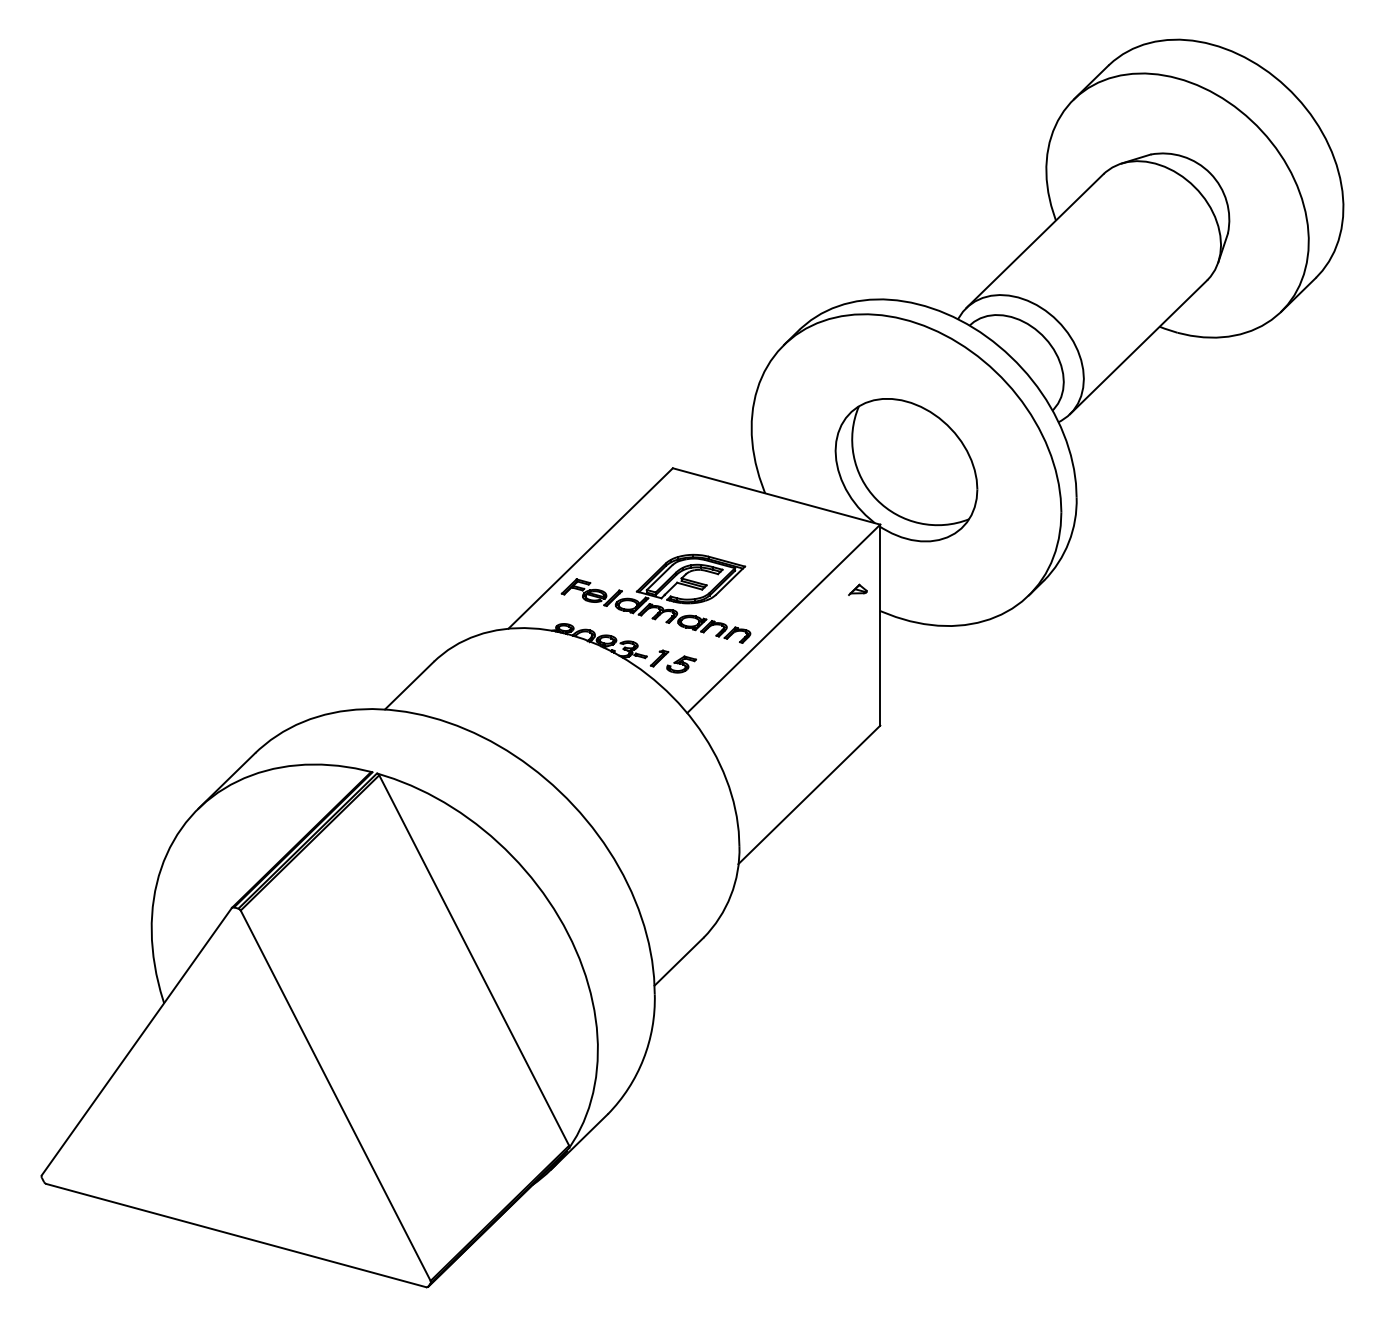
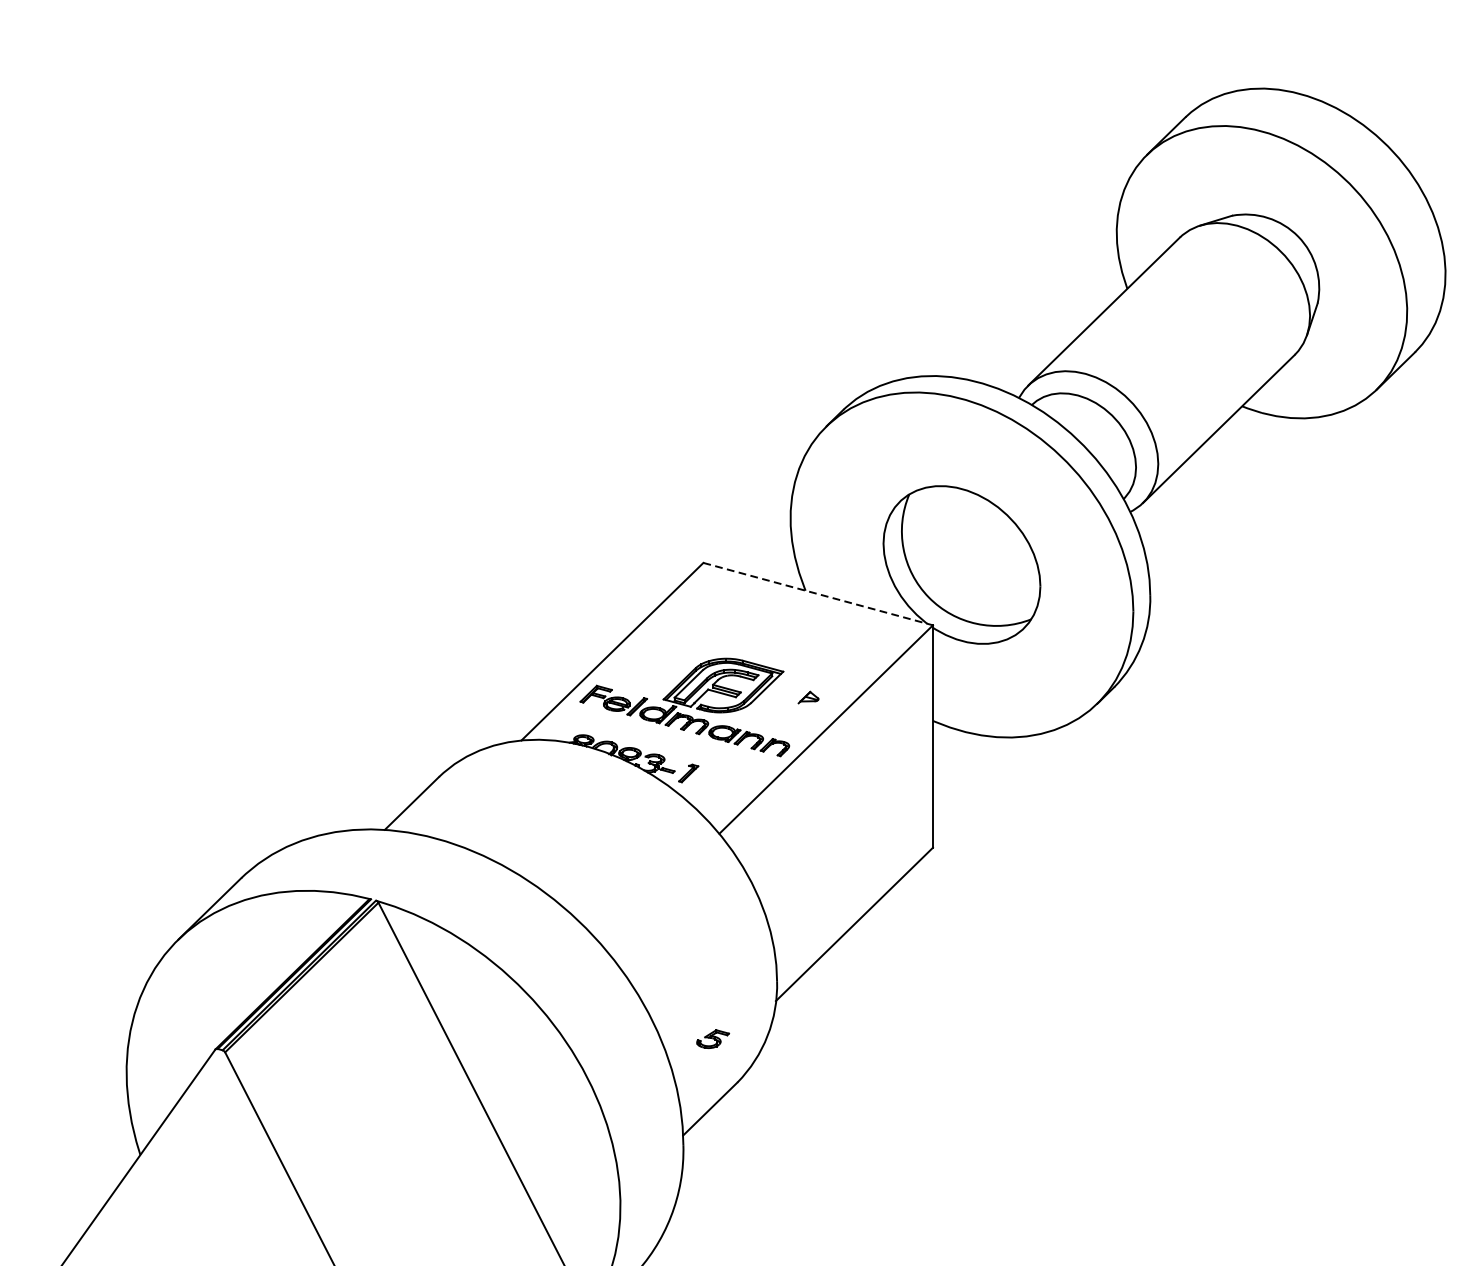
line: (777, 496) -> (819, 594), solid -> dashed
part: (857, 589) -> (808, 697), moved
part: (681, 664) -> (712, 1039), moved

